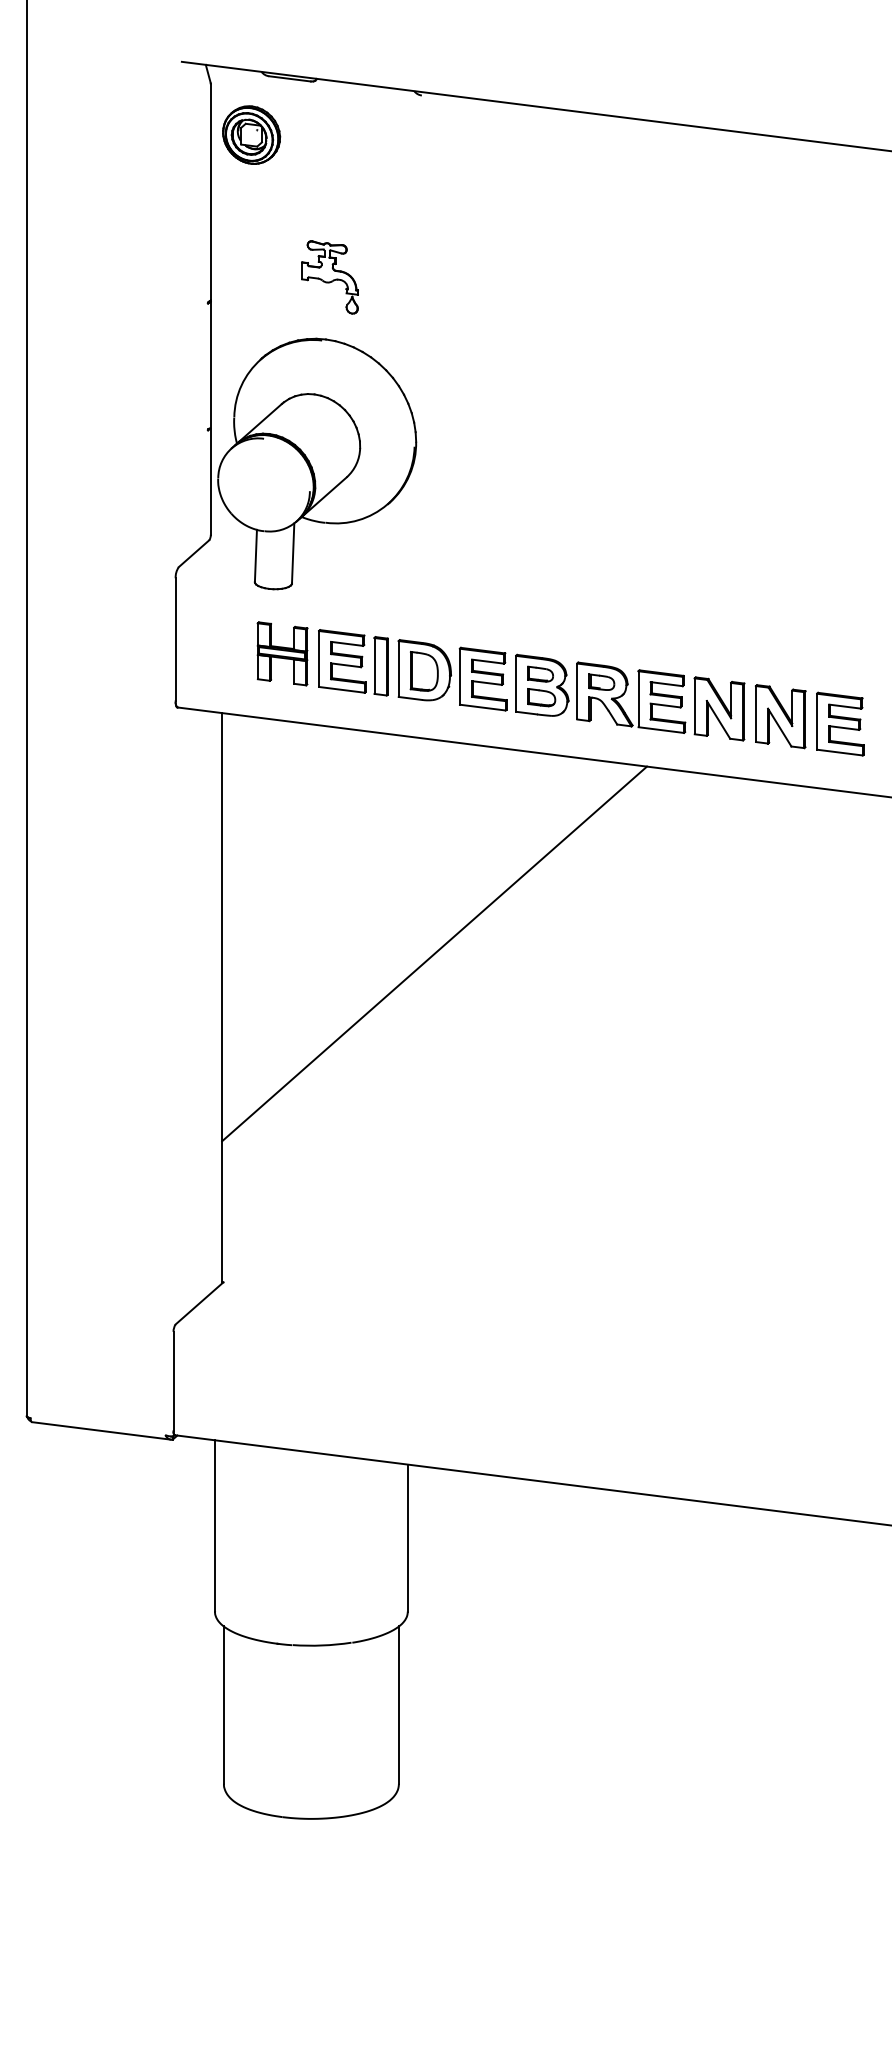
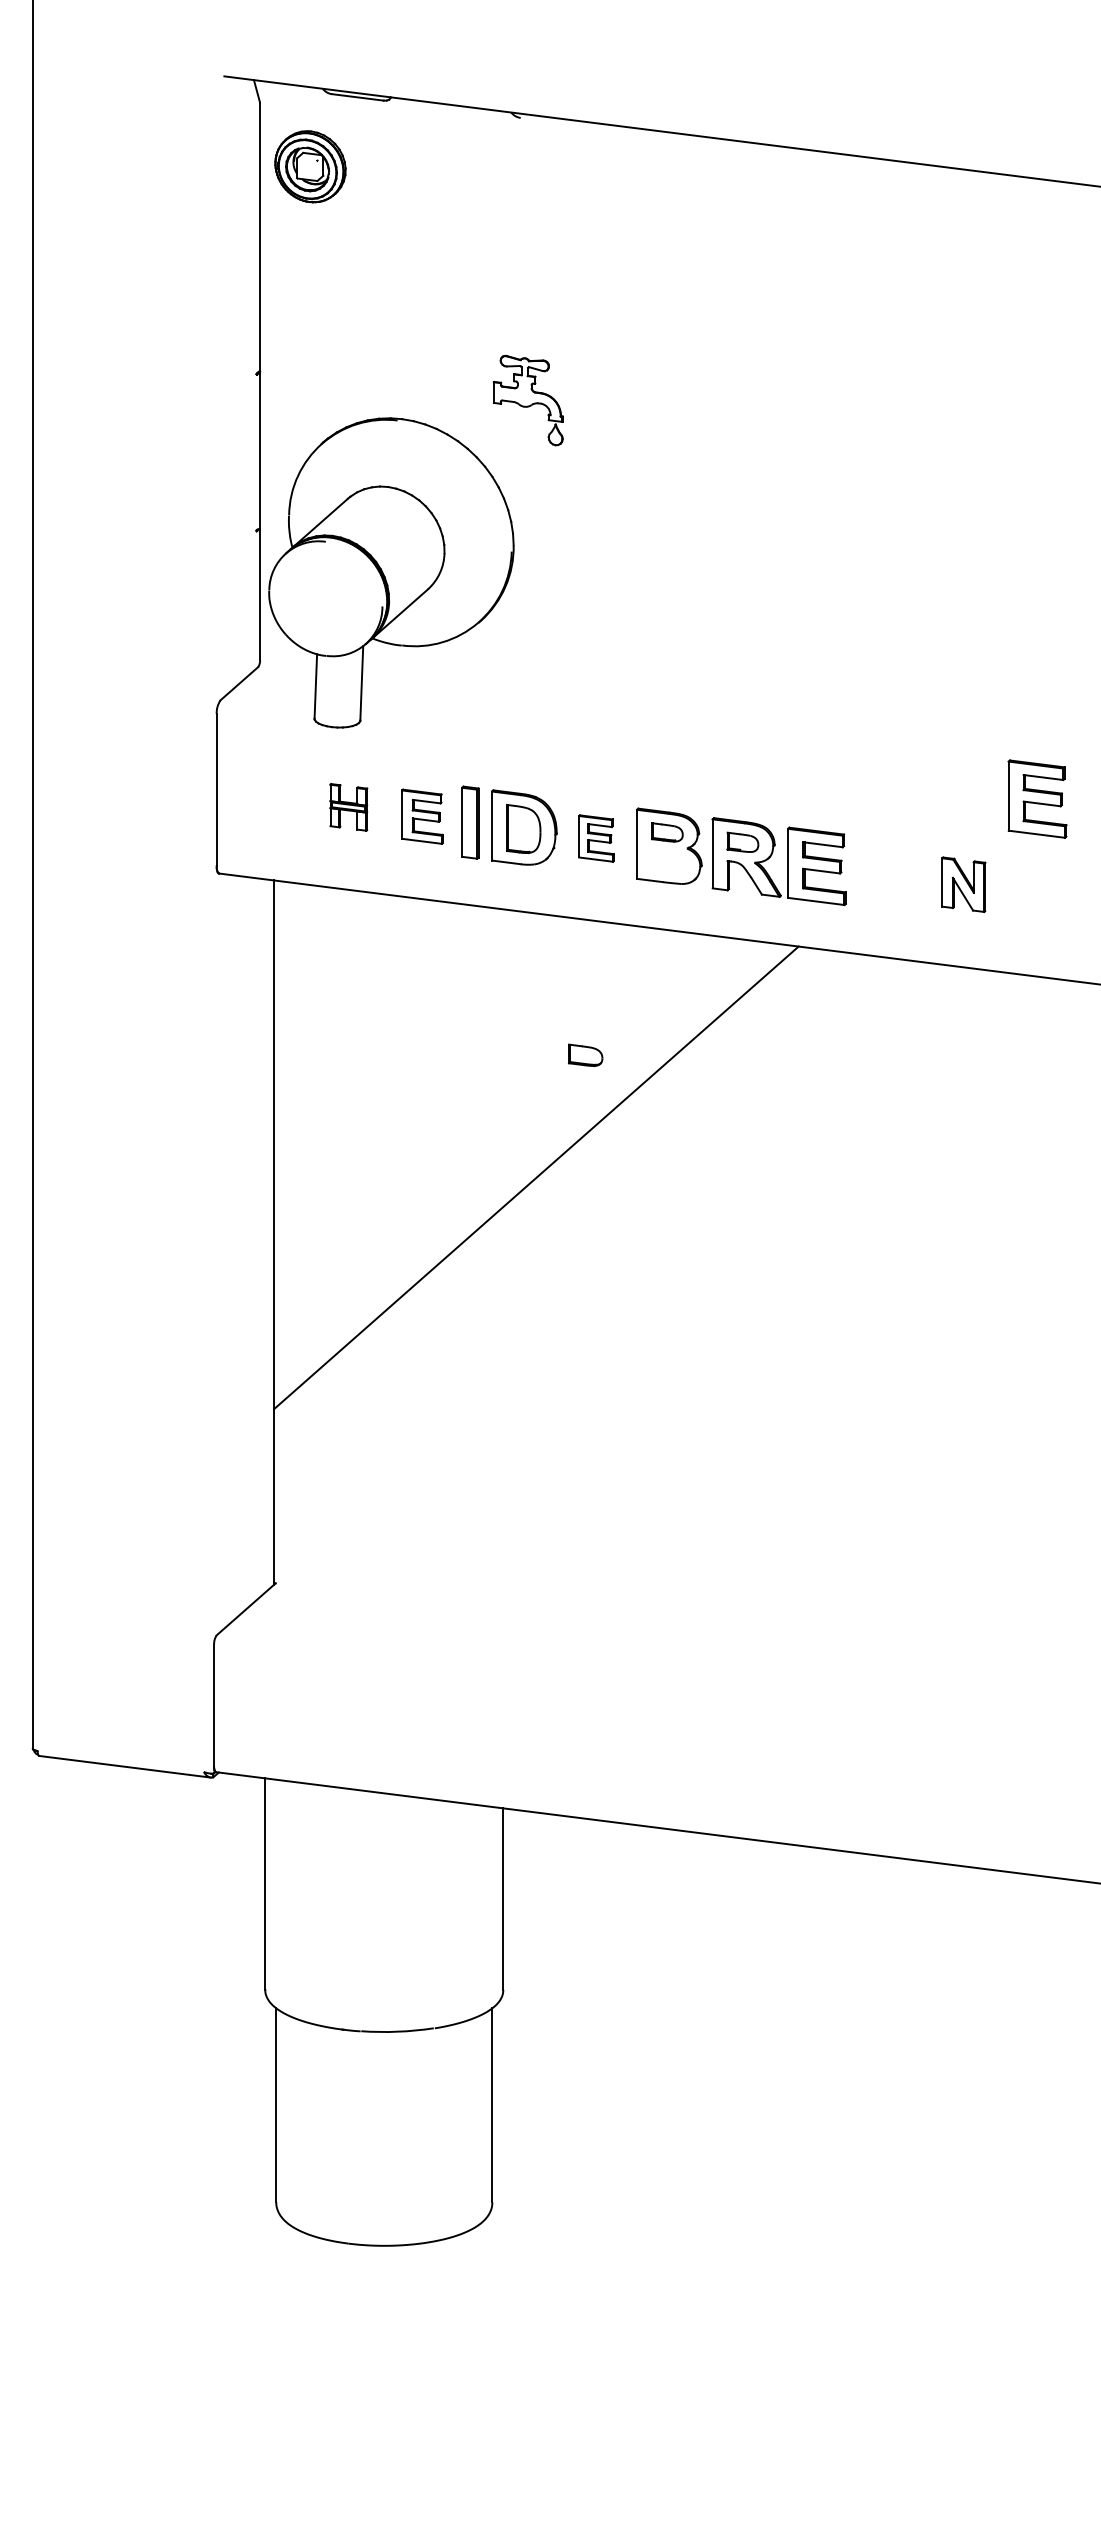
part: (329, 277) -> (527, 400), moved
part: (282, 653) -> (348, 807), size x0.6
part: (342, 661) -> (422, 816), size x0.7
part: (483, 679) -> (596, 838), size x0.6
part: (541, 697) -> (585, 1055), moved
part: (718, 709) -> (887, 875), removed
part: (780, 716) -> (963, 884), size x0.7
part: (840, 723) -> (1037, 798), moved

